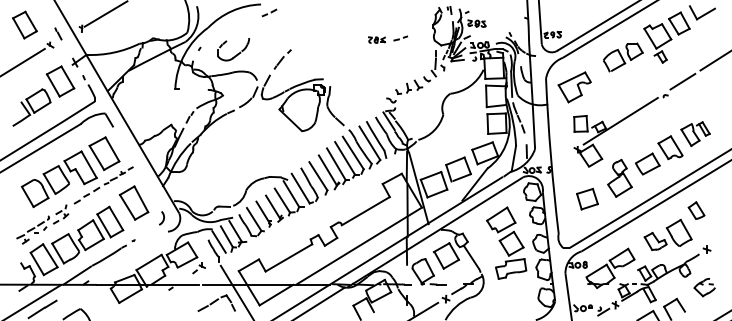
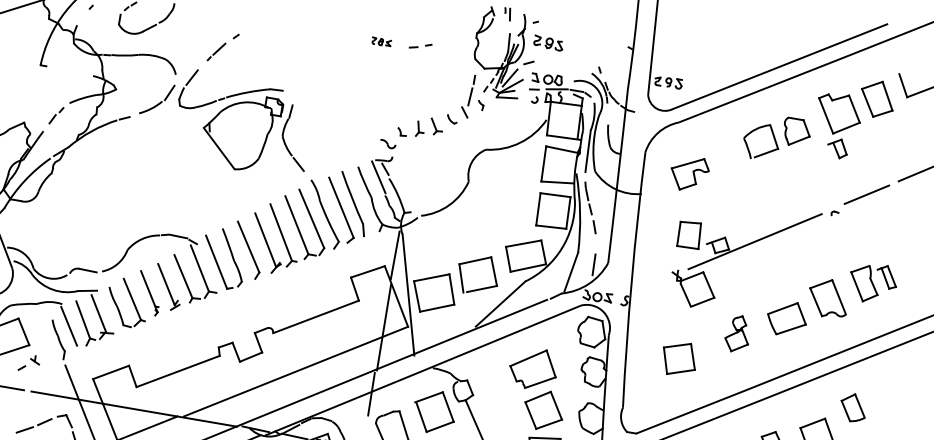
part: (376, 39) -> (381, 41), size x0.7
part: (574, 87) -> (689, 173), size x0.7
part: (619, 177) -> (737, 332), size x0.6

